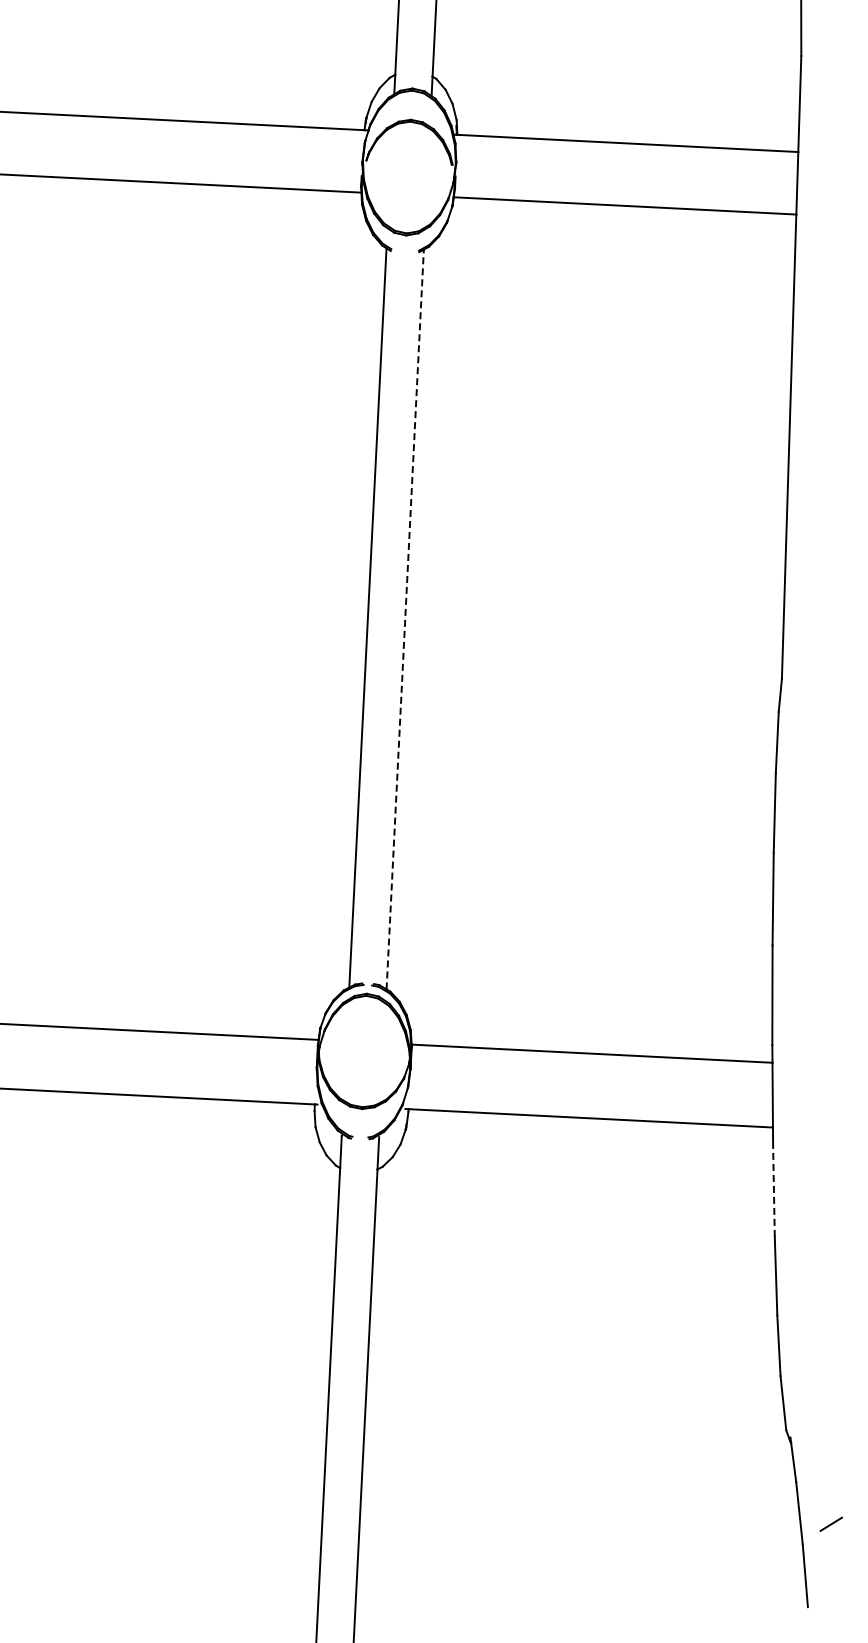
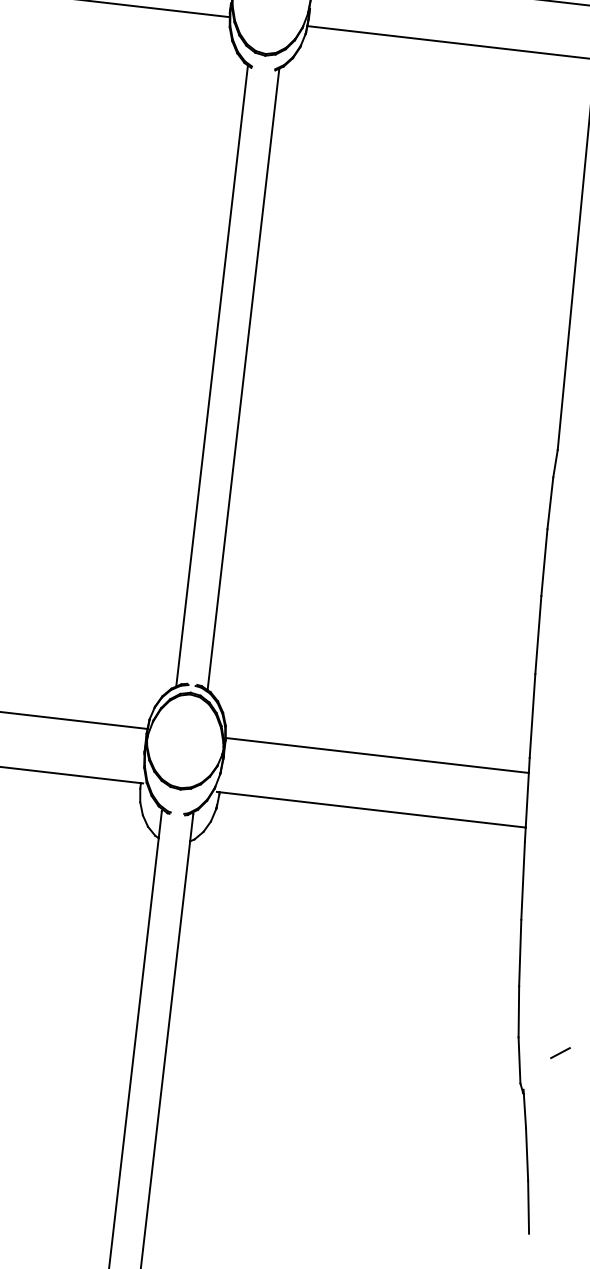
line: (405, 619) -> (243, 379), dashed -> solid
line: (773, 1190) -> (522, 880), dashed -> solid
line: (830, 1523) -> (559, 1052), moved

